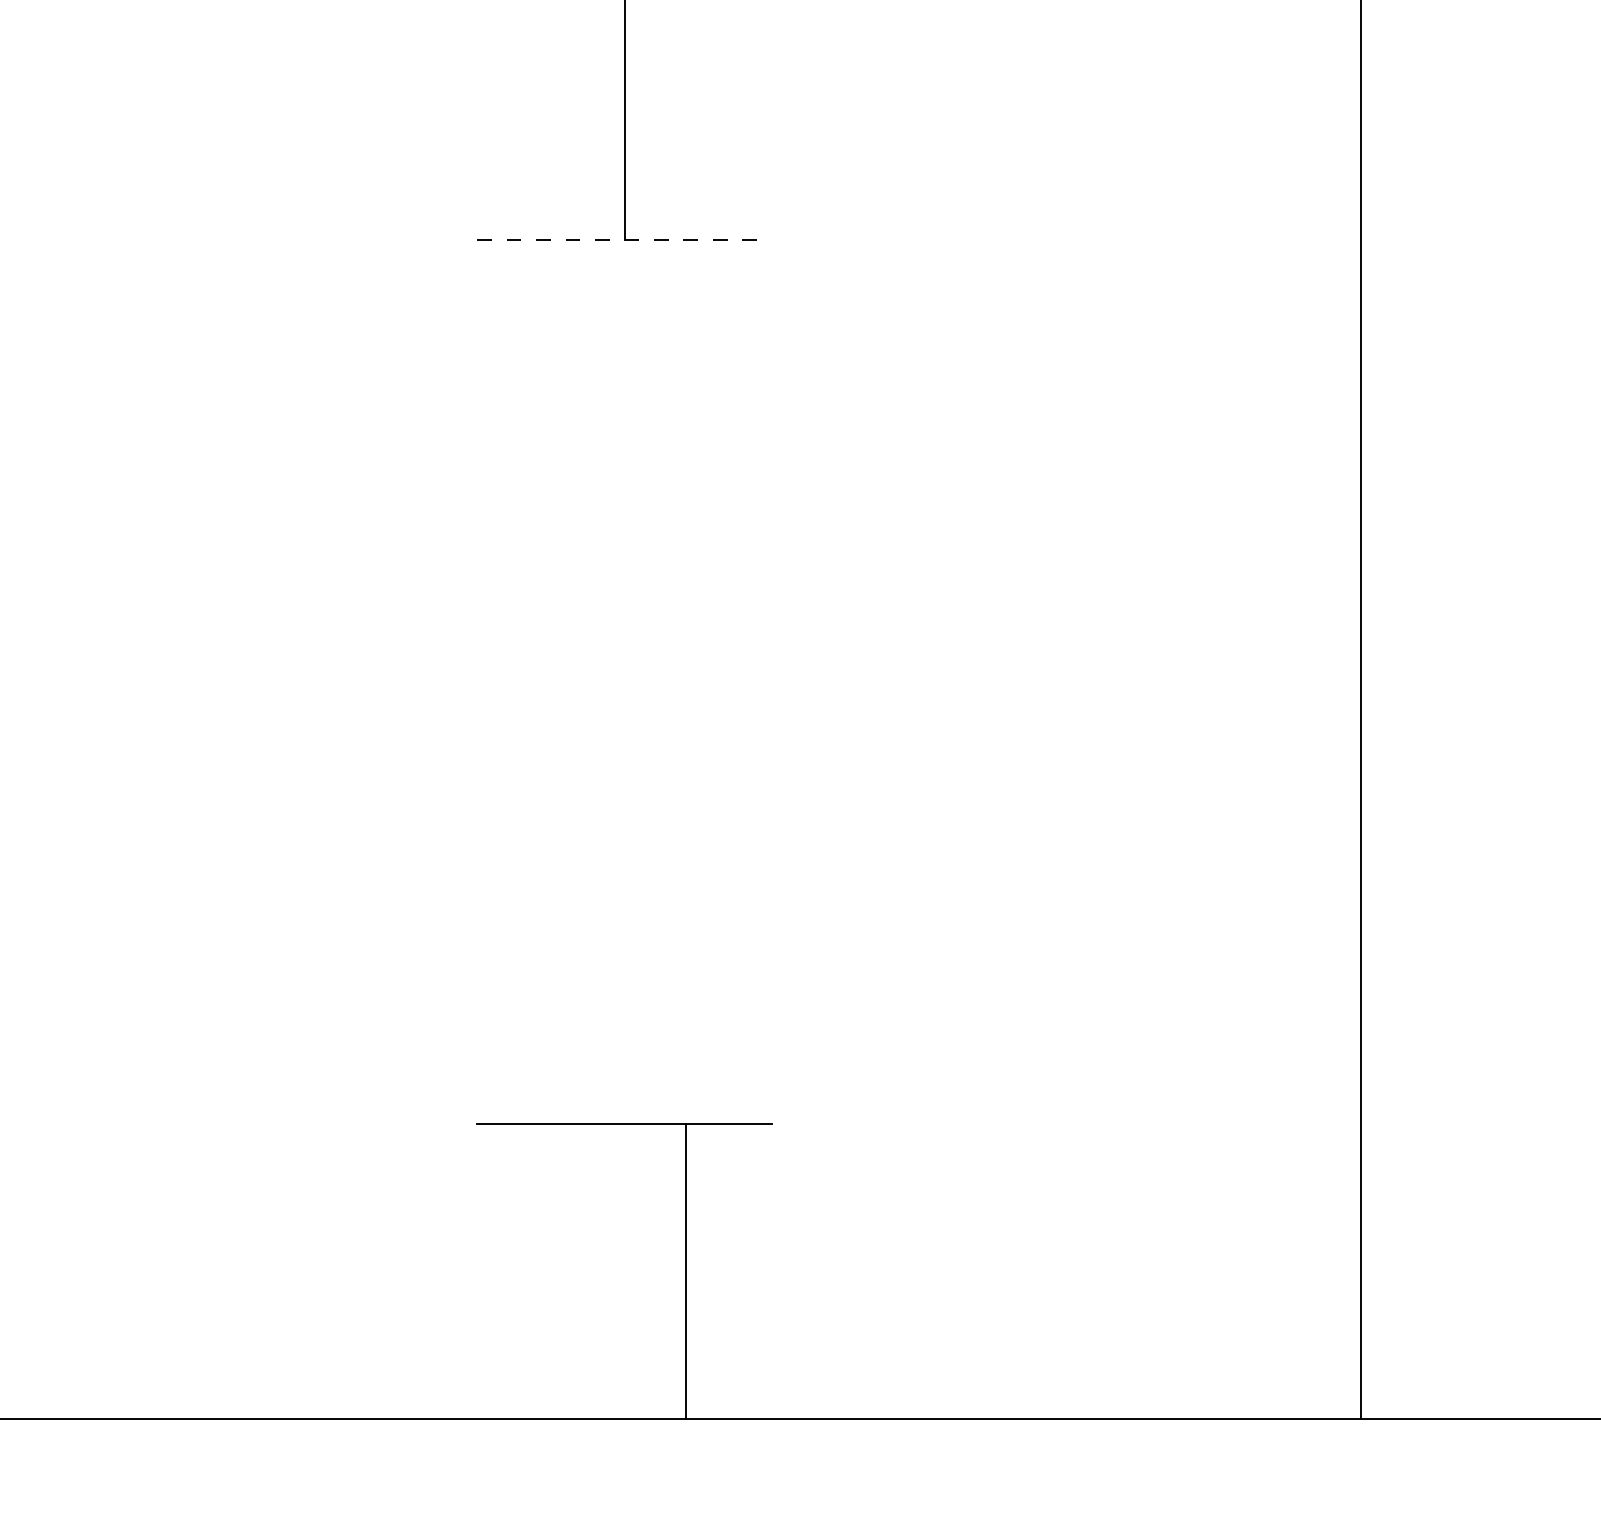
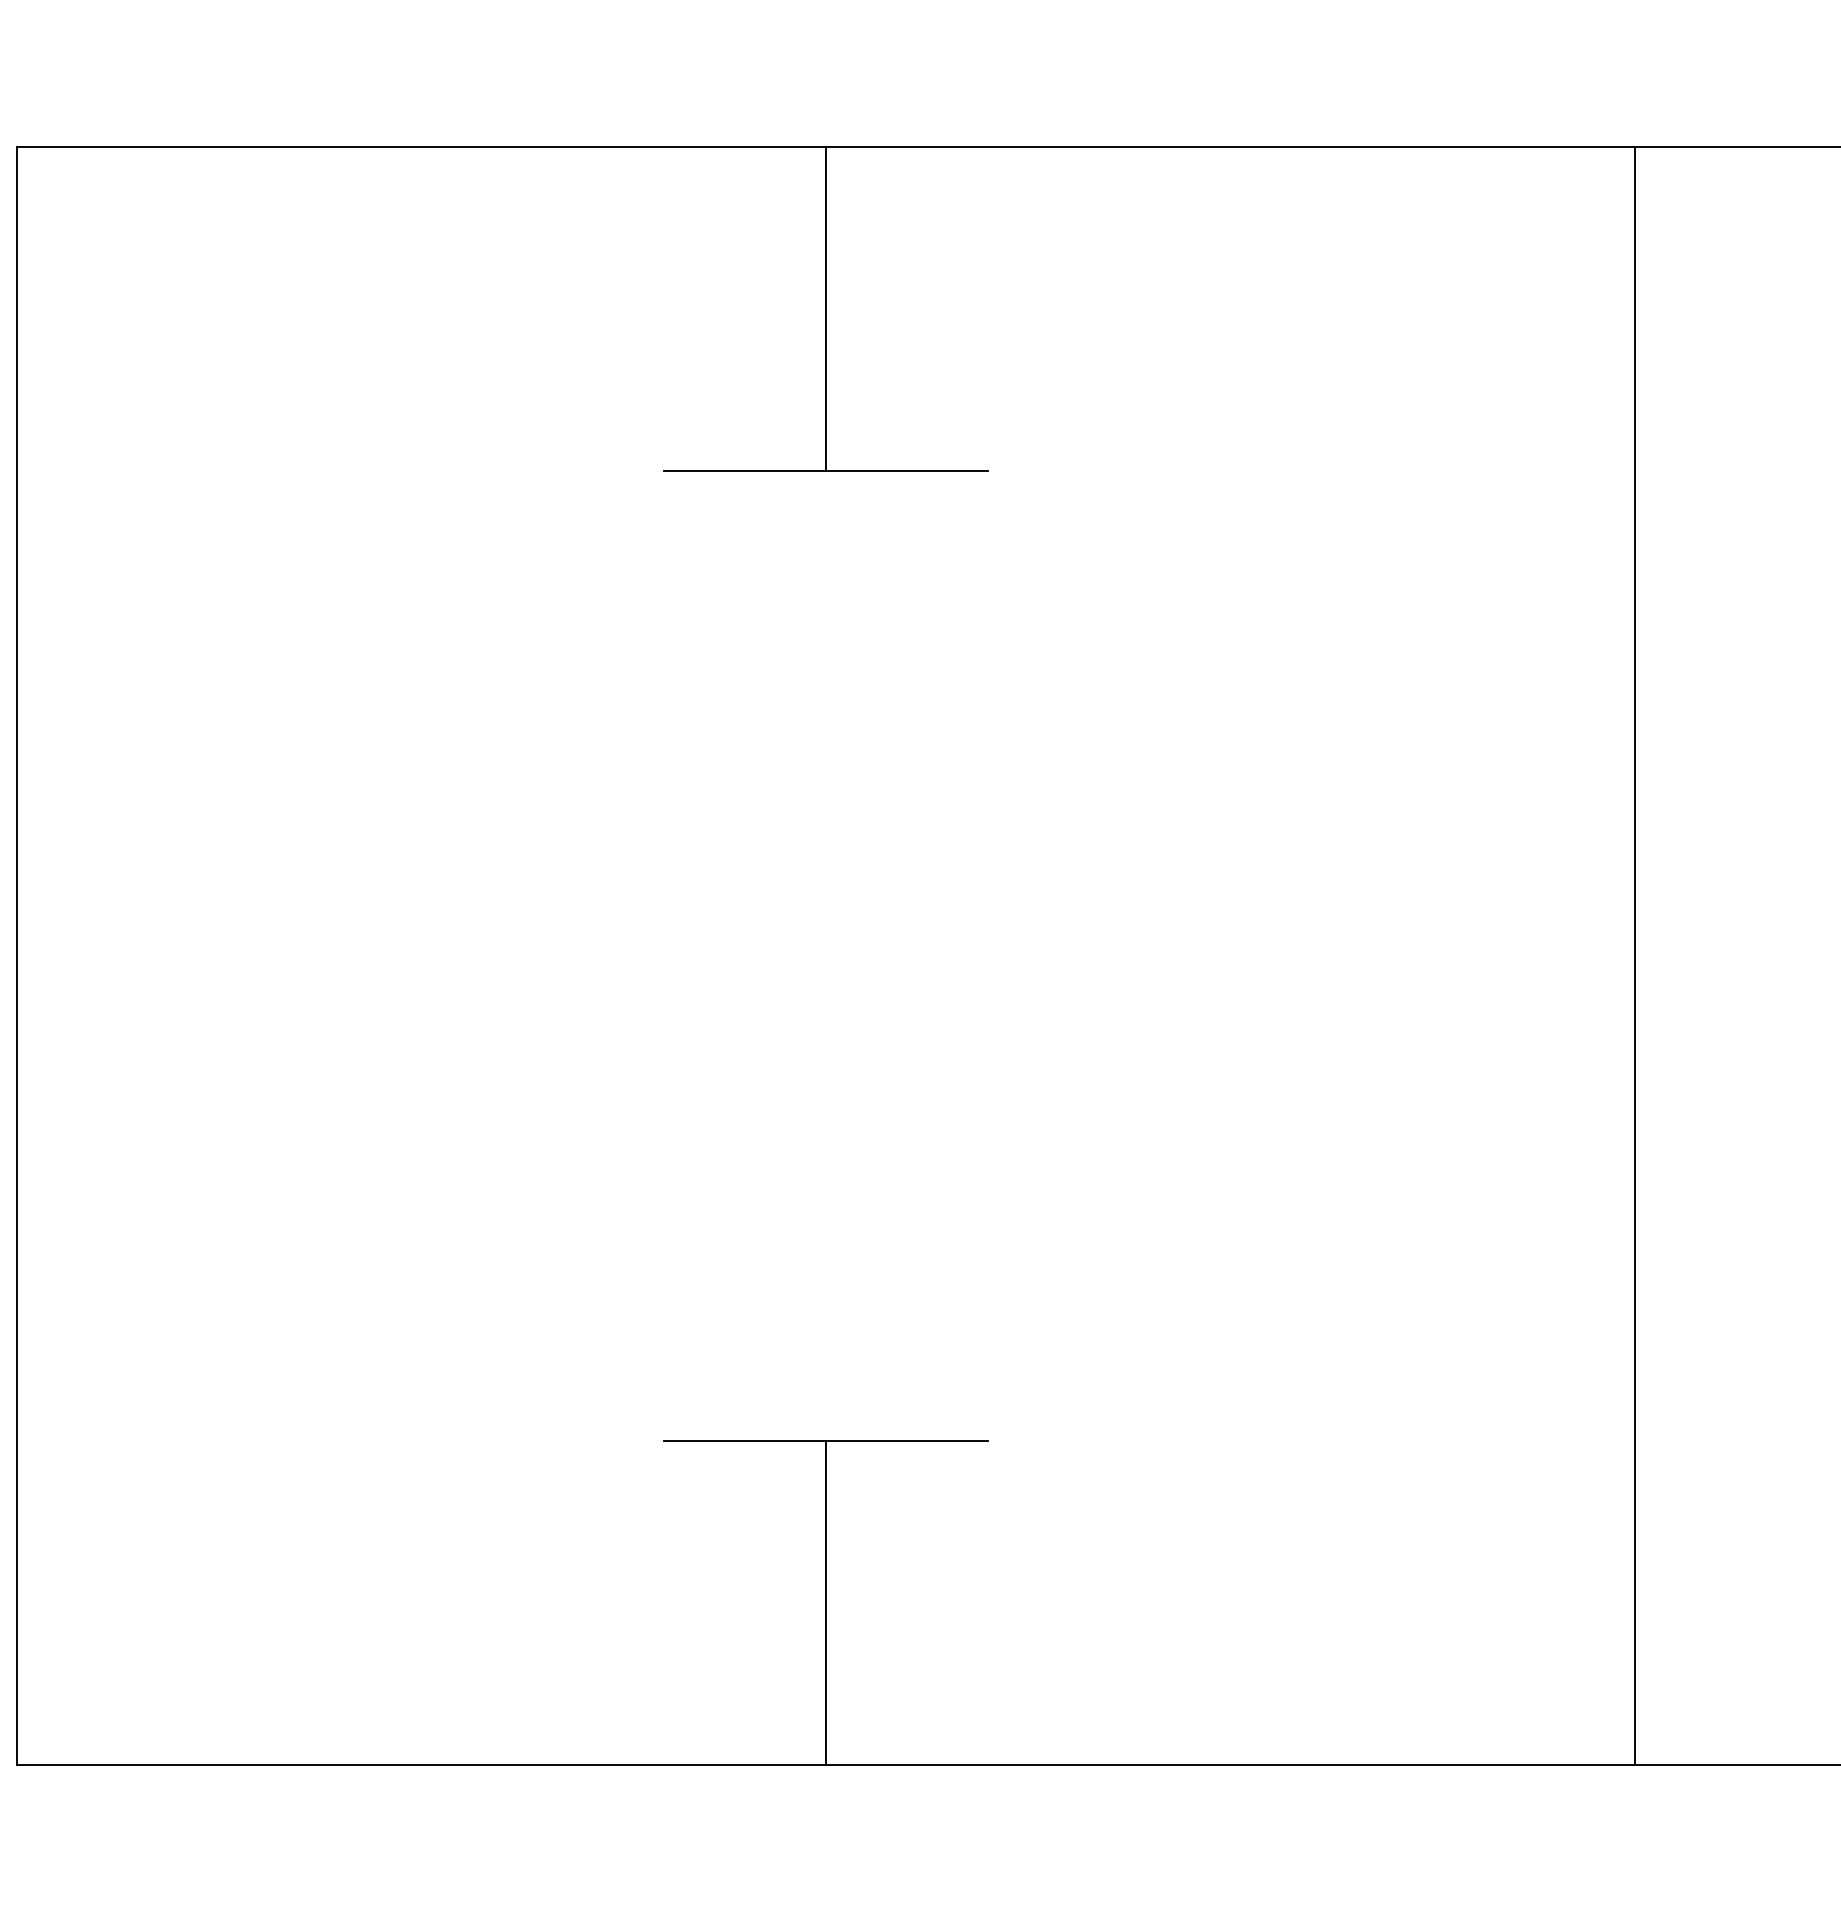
line: (624, 239) -> (826, 470), dashed -> solid
line: (686, 1270) -> (826, 1602), moved

